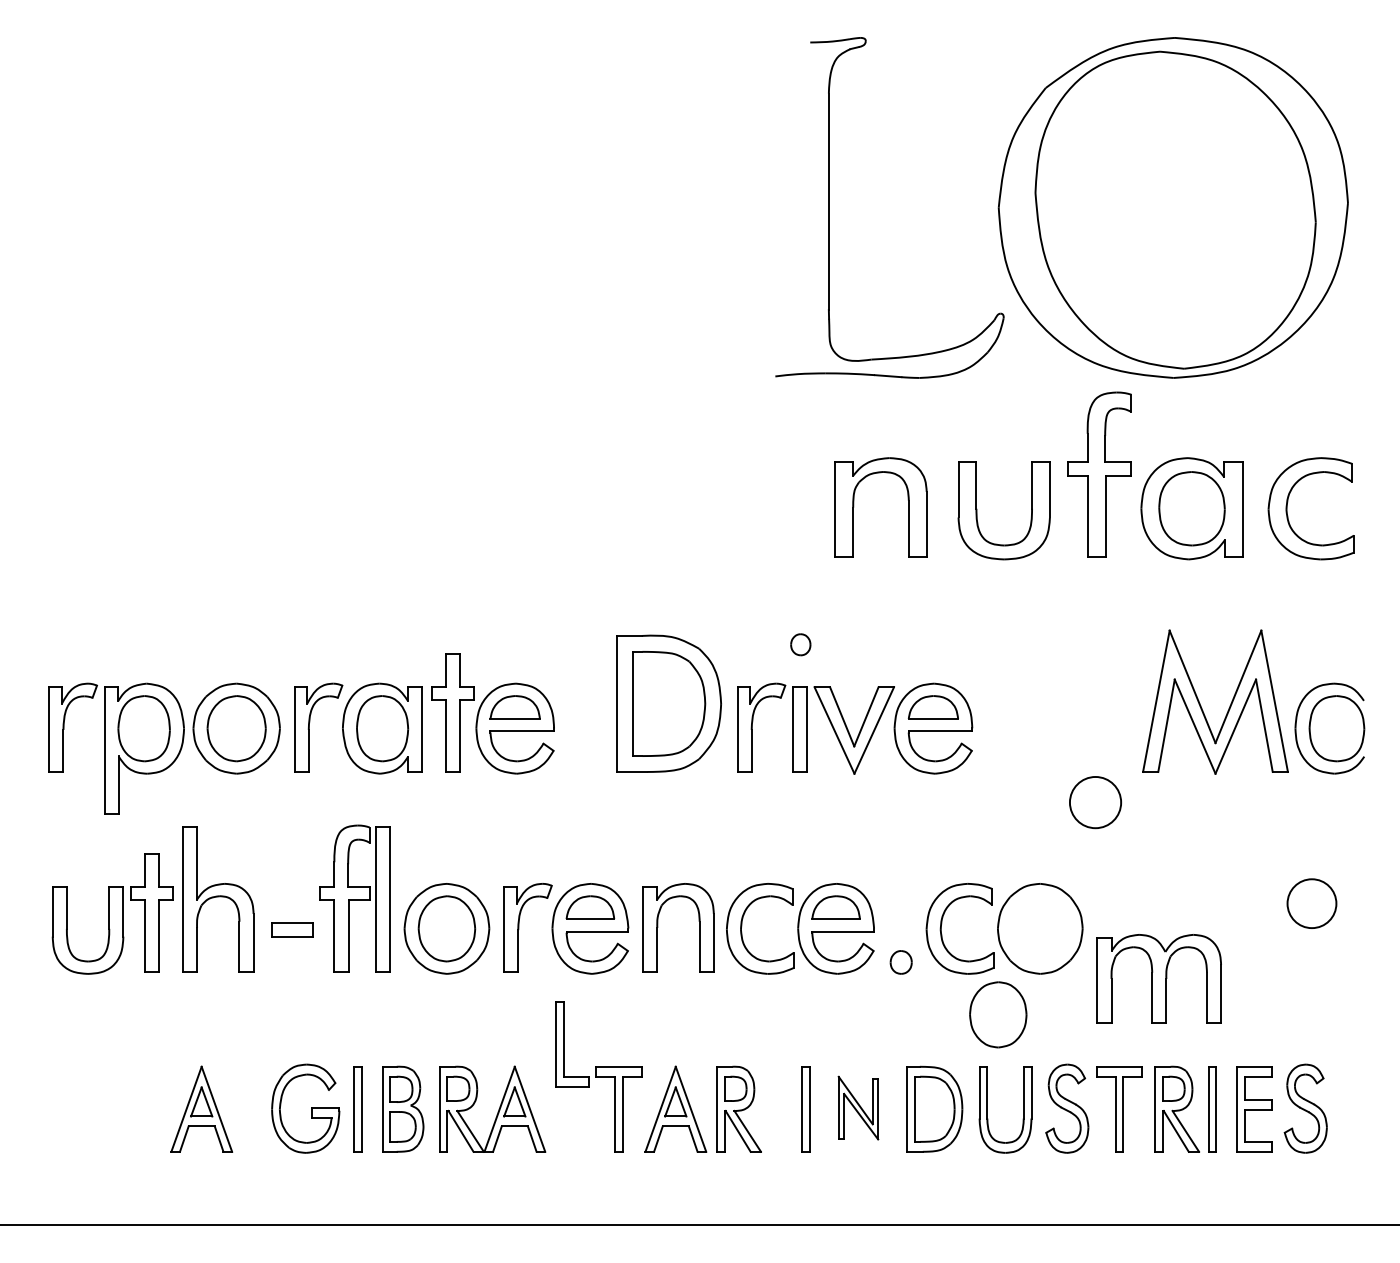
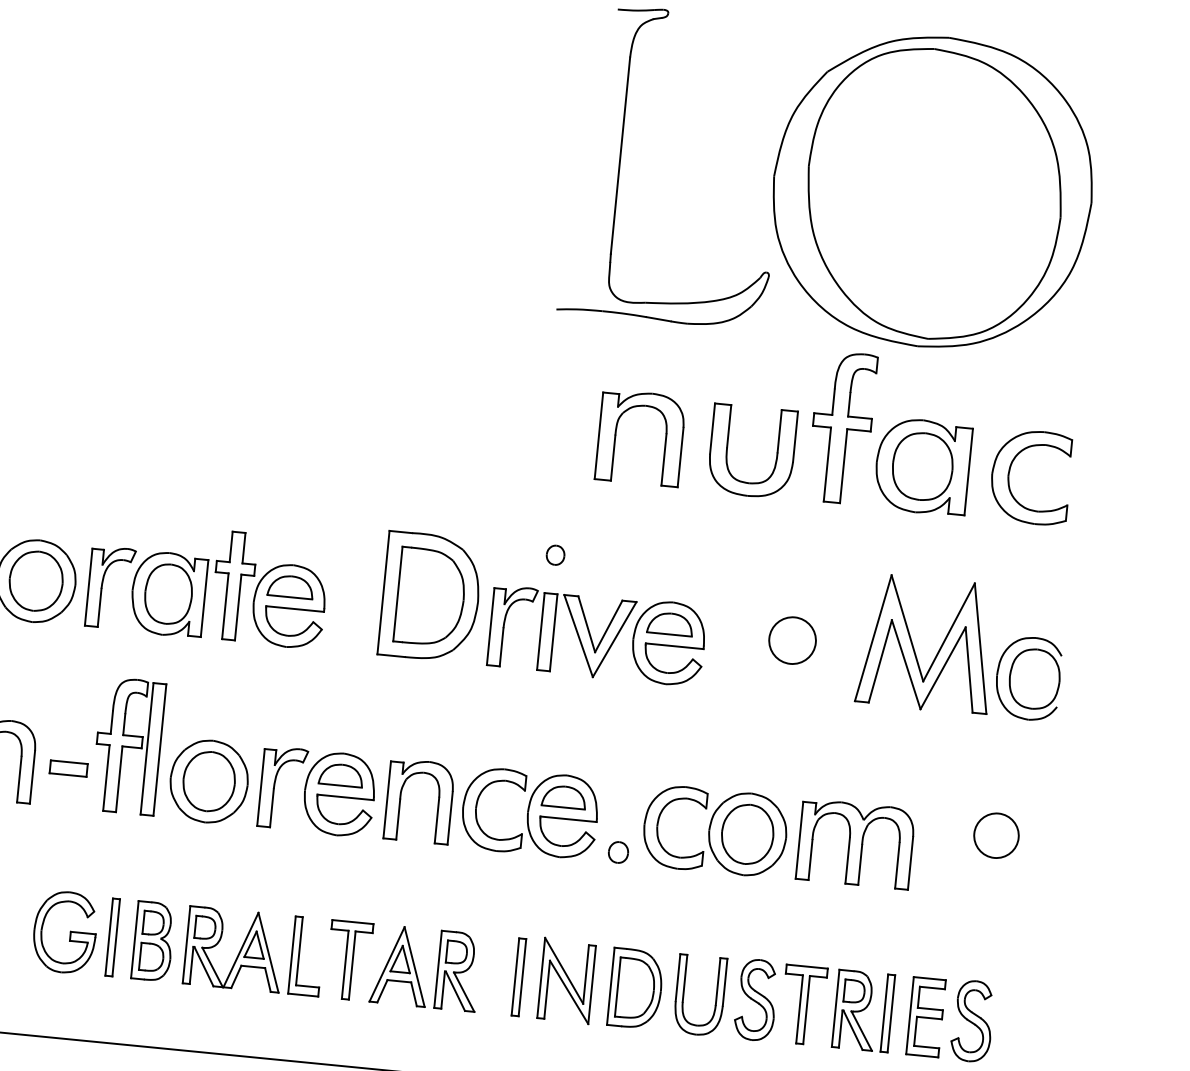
circle: (1095, 802) -> (792, 640), moved
part: (1158, 978) -> (855, 843), moved
part: (998, 1014) -> (747, 834), moved
part: (564, 1044) -> (299, 956), moved
part: (858, 1107) -> (566, 980), size x1.43

